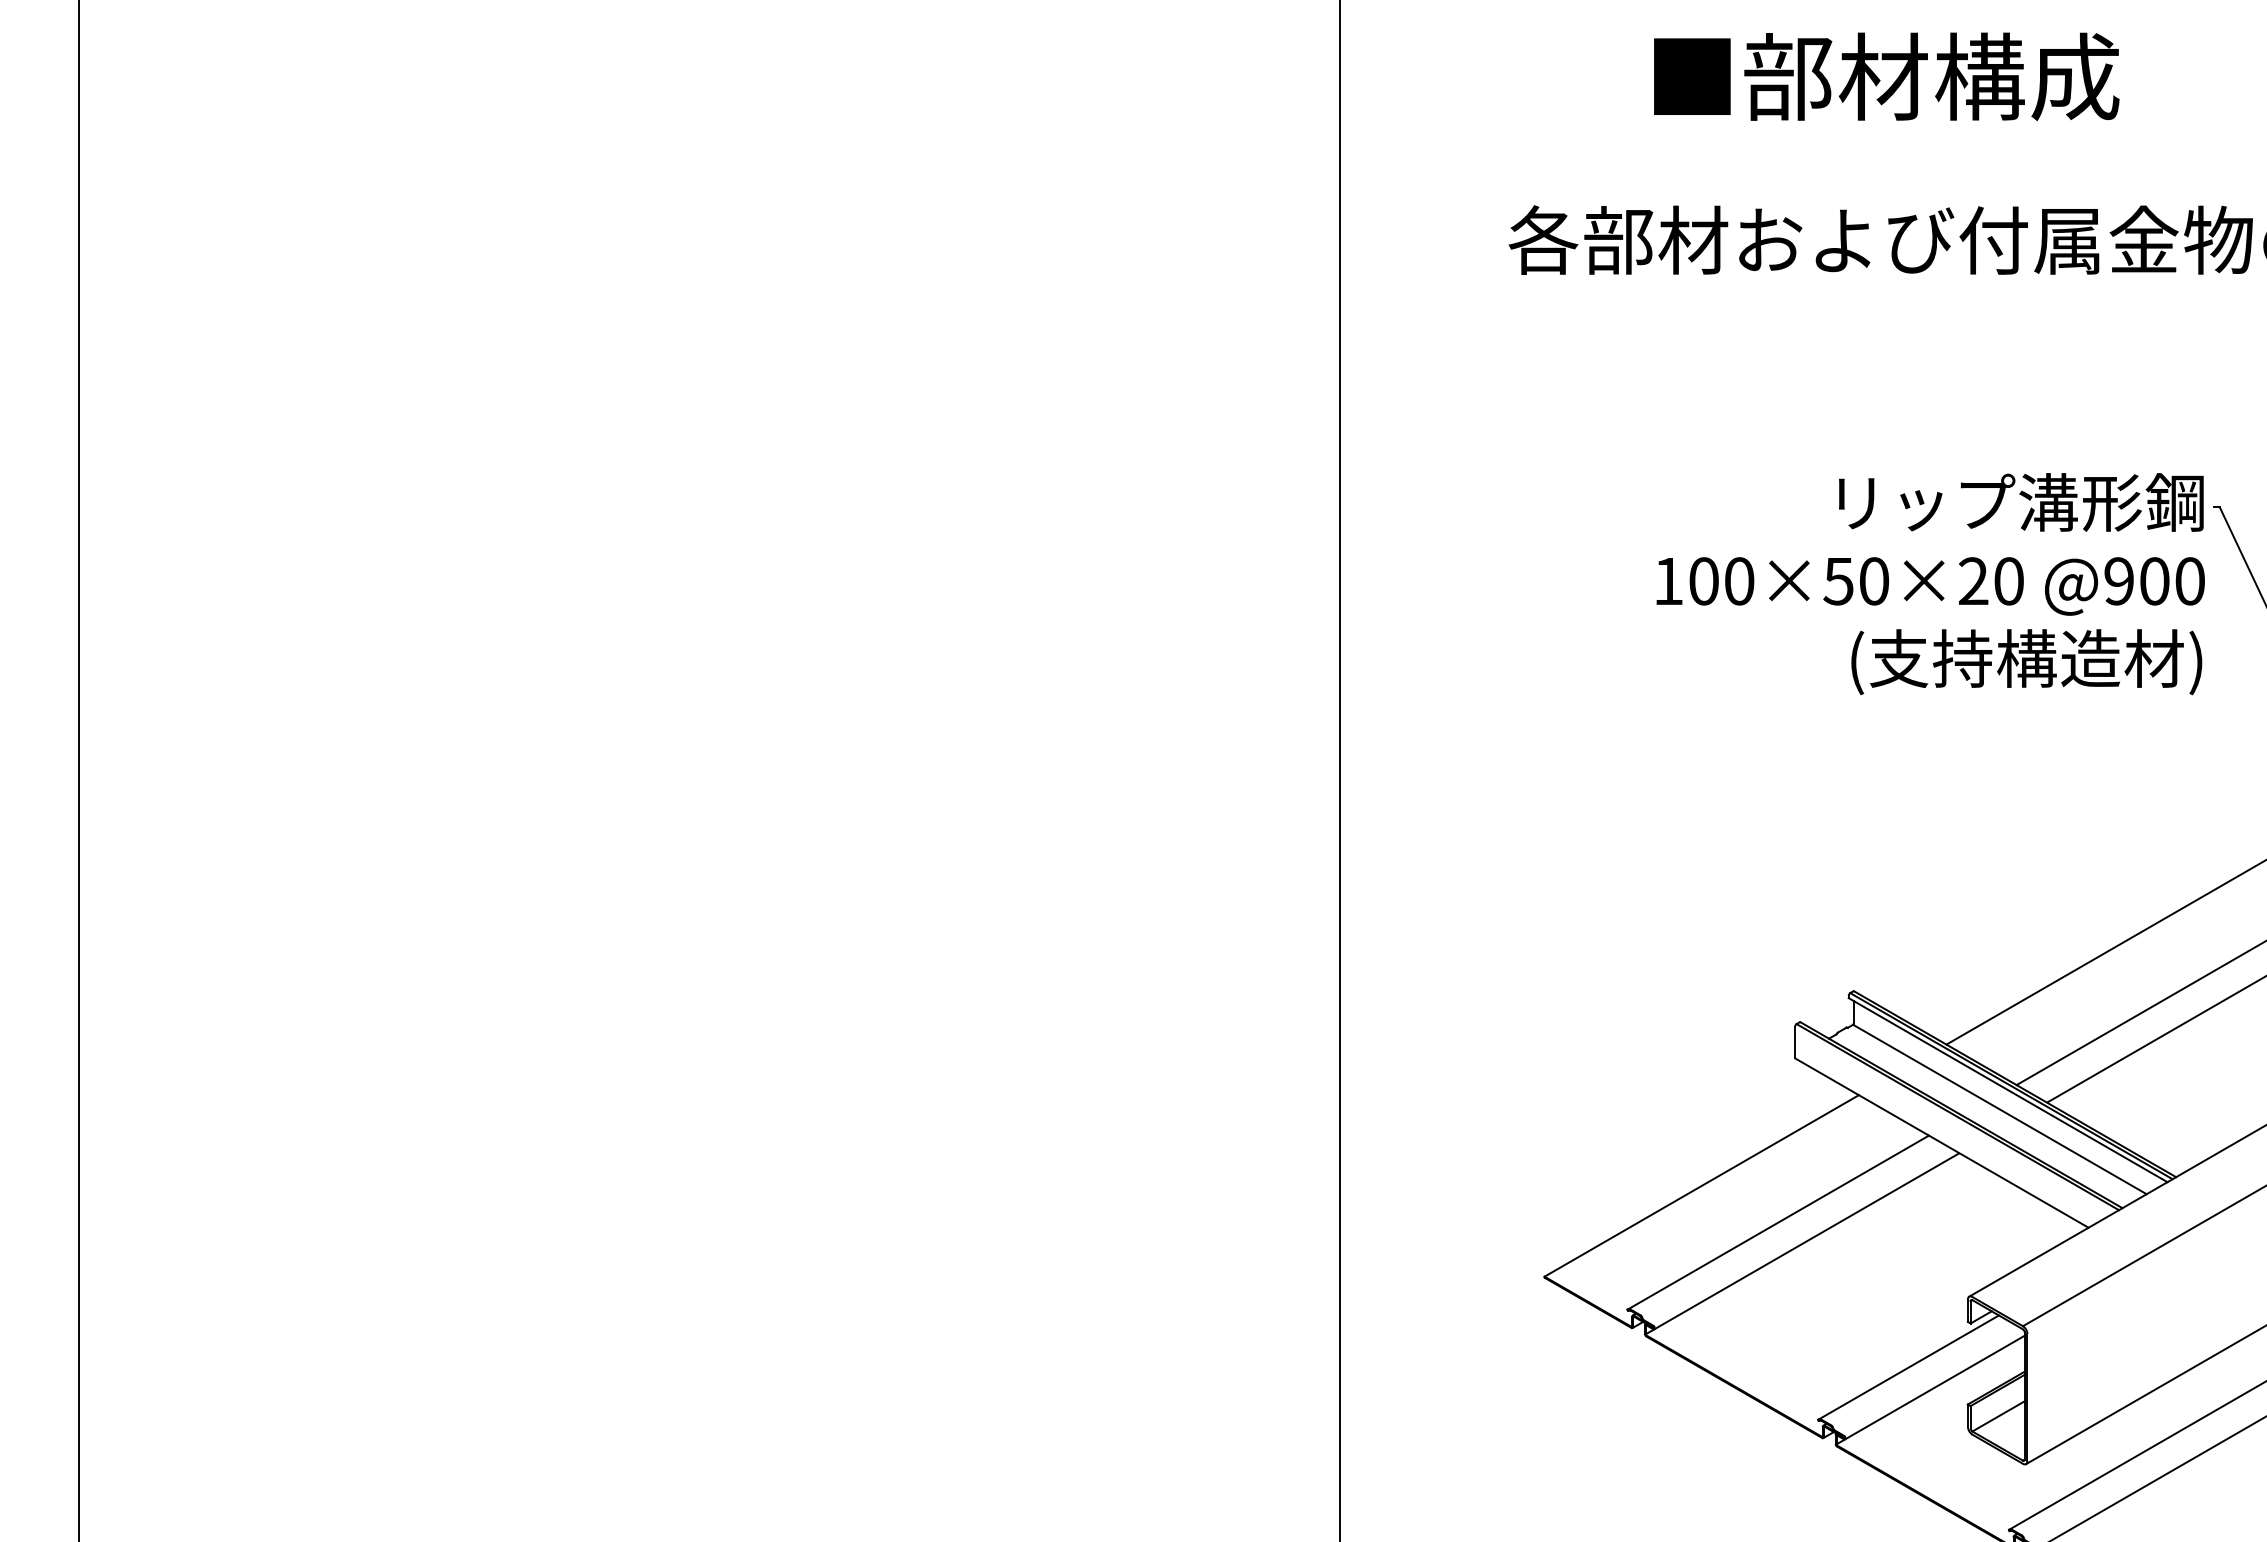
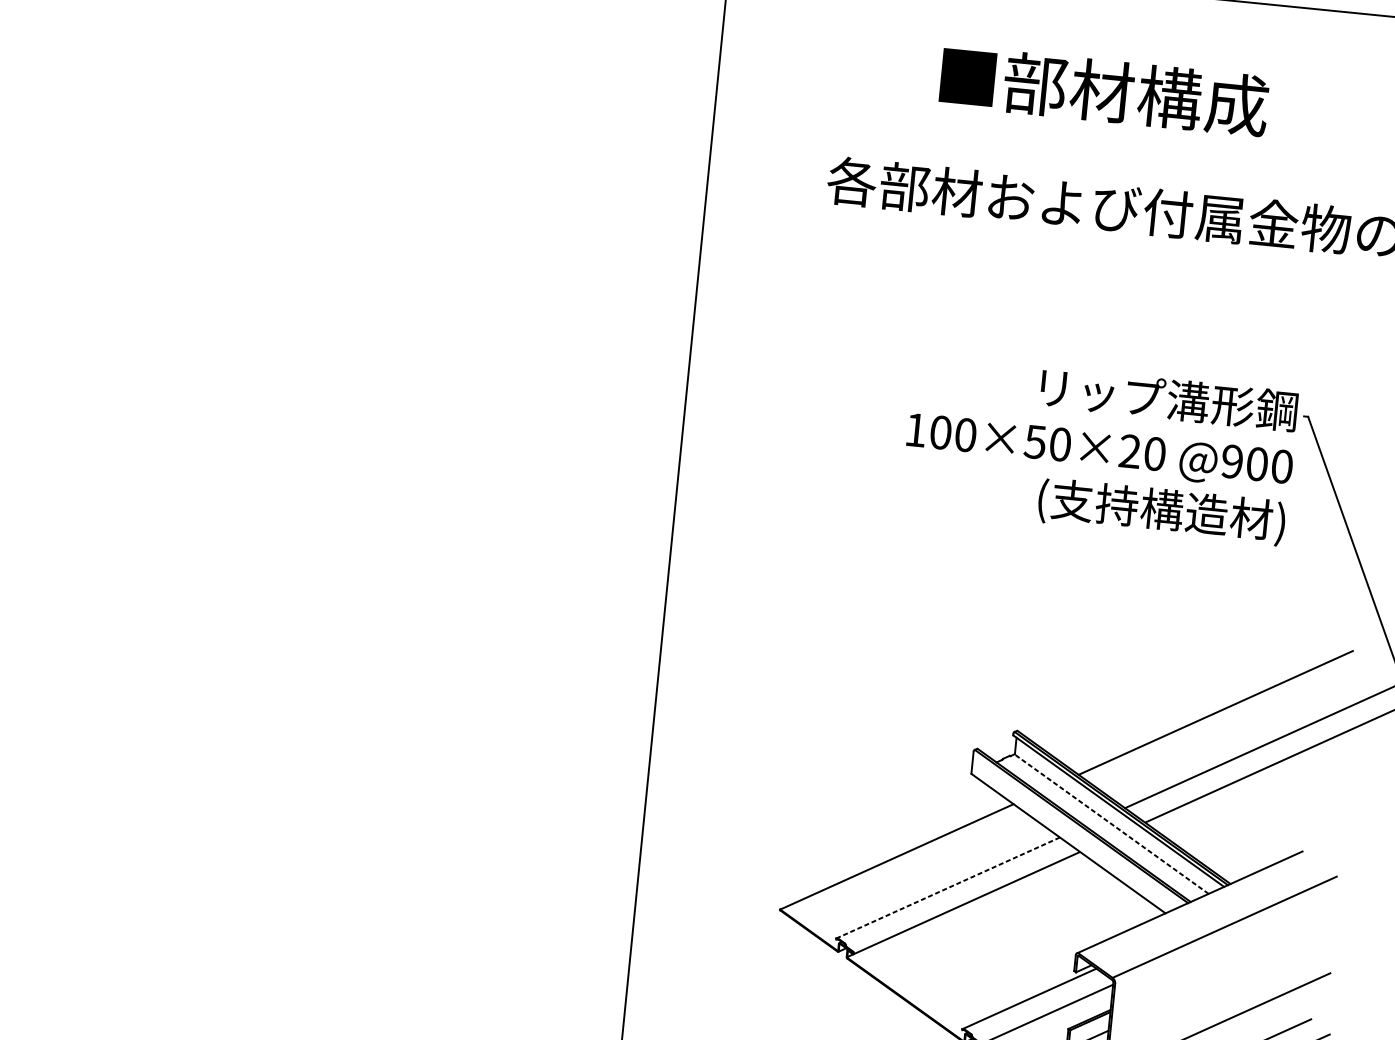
line: (1999, 1109) -> (1111, 824), solid -> dashed
line: (1778, 1222) -> (948, 887), solid -> dashed

